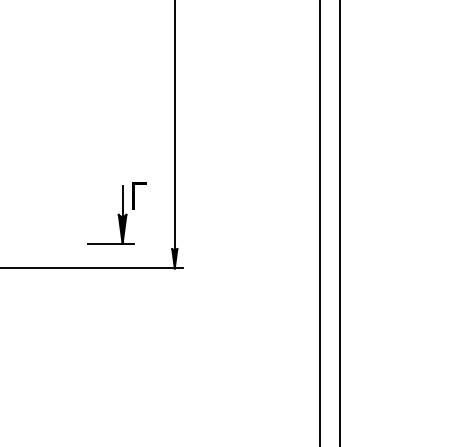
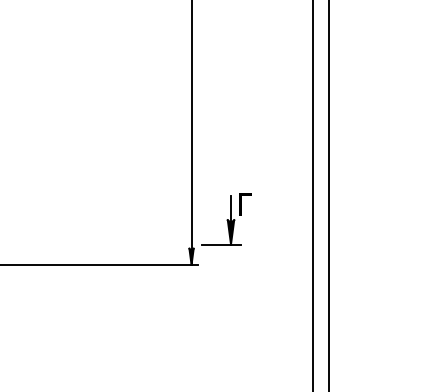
part: (117, 214) -> (226, 219), moved

